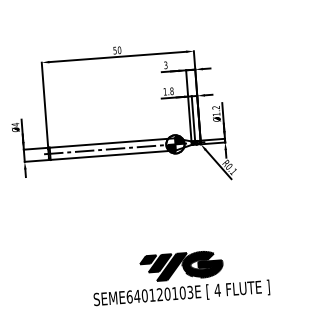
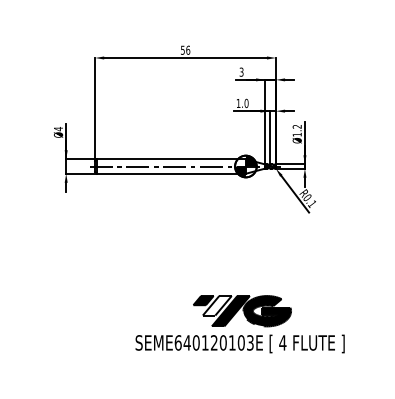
text: (119, 49) -> (188, 49), 50 -> 56
text: (171, 91) -> (246, 103), 1.8 -> 1.0
fill: (159, 263) -> (216, 305), removed

